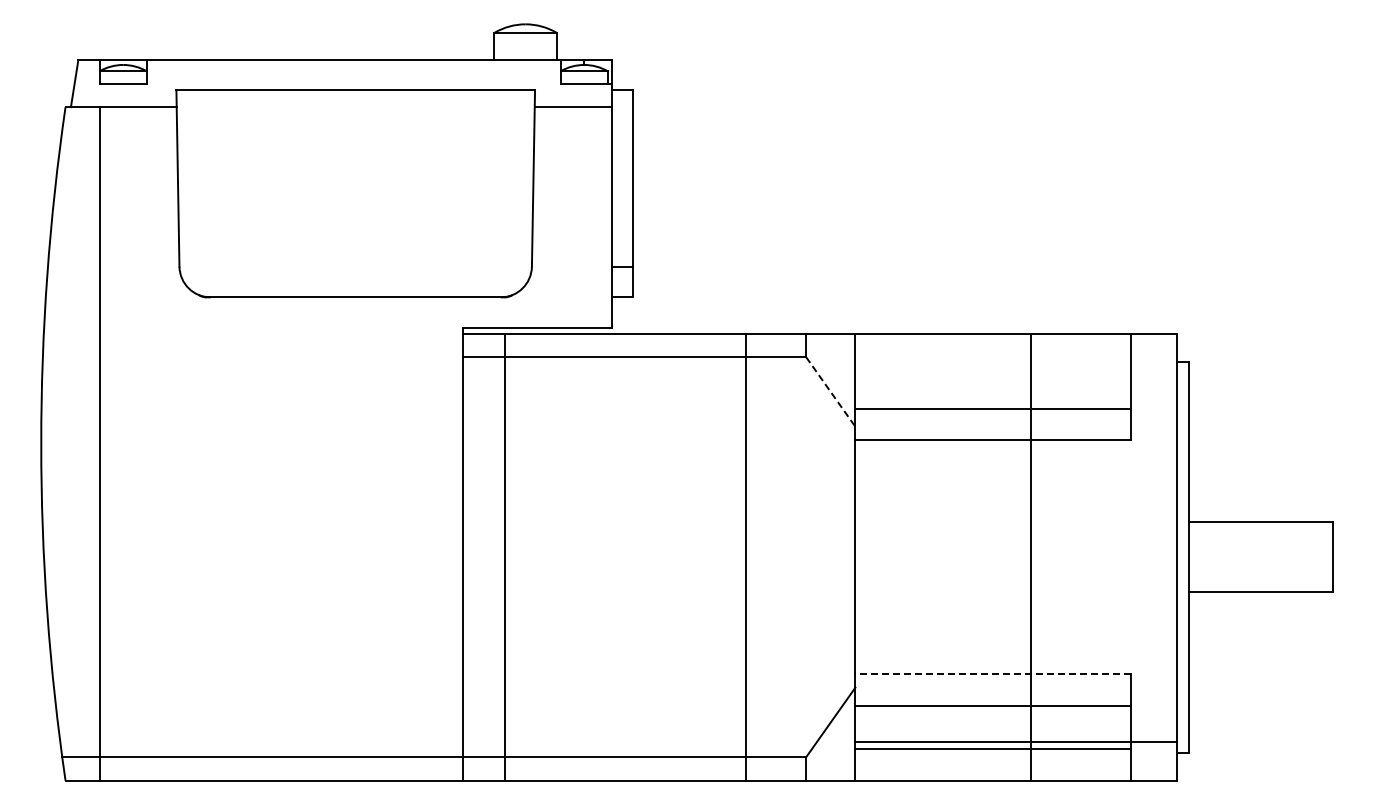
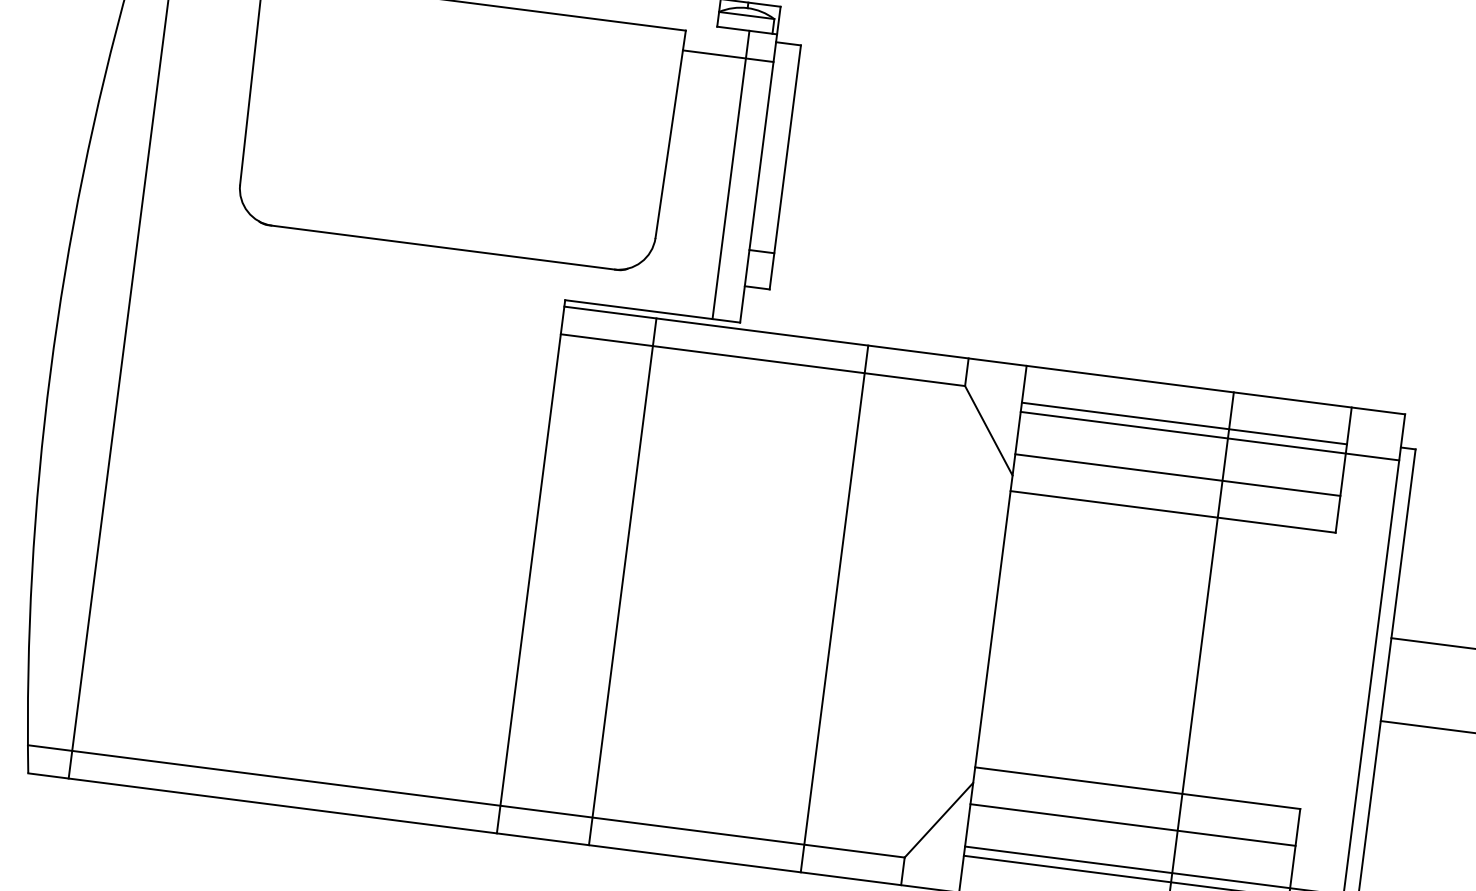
line: (588, 205) -> (731, 174), added
line: (993, 365) -> (1184, 424), added
line: (1015, 372) -> (1209, 435), added
line: (830, 392) -> (988, 431), dashed -> solid
line: (505, 556) -> (623, 580), moved
line: (746, 556) -> (835, 608), moved
line: (993, 674) -> (1137, 788), dashed -> solid

